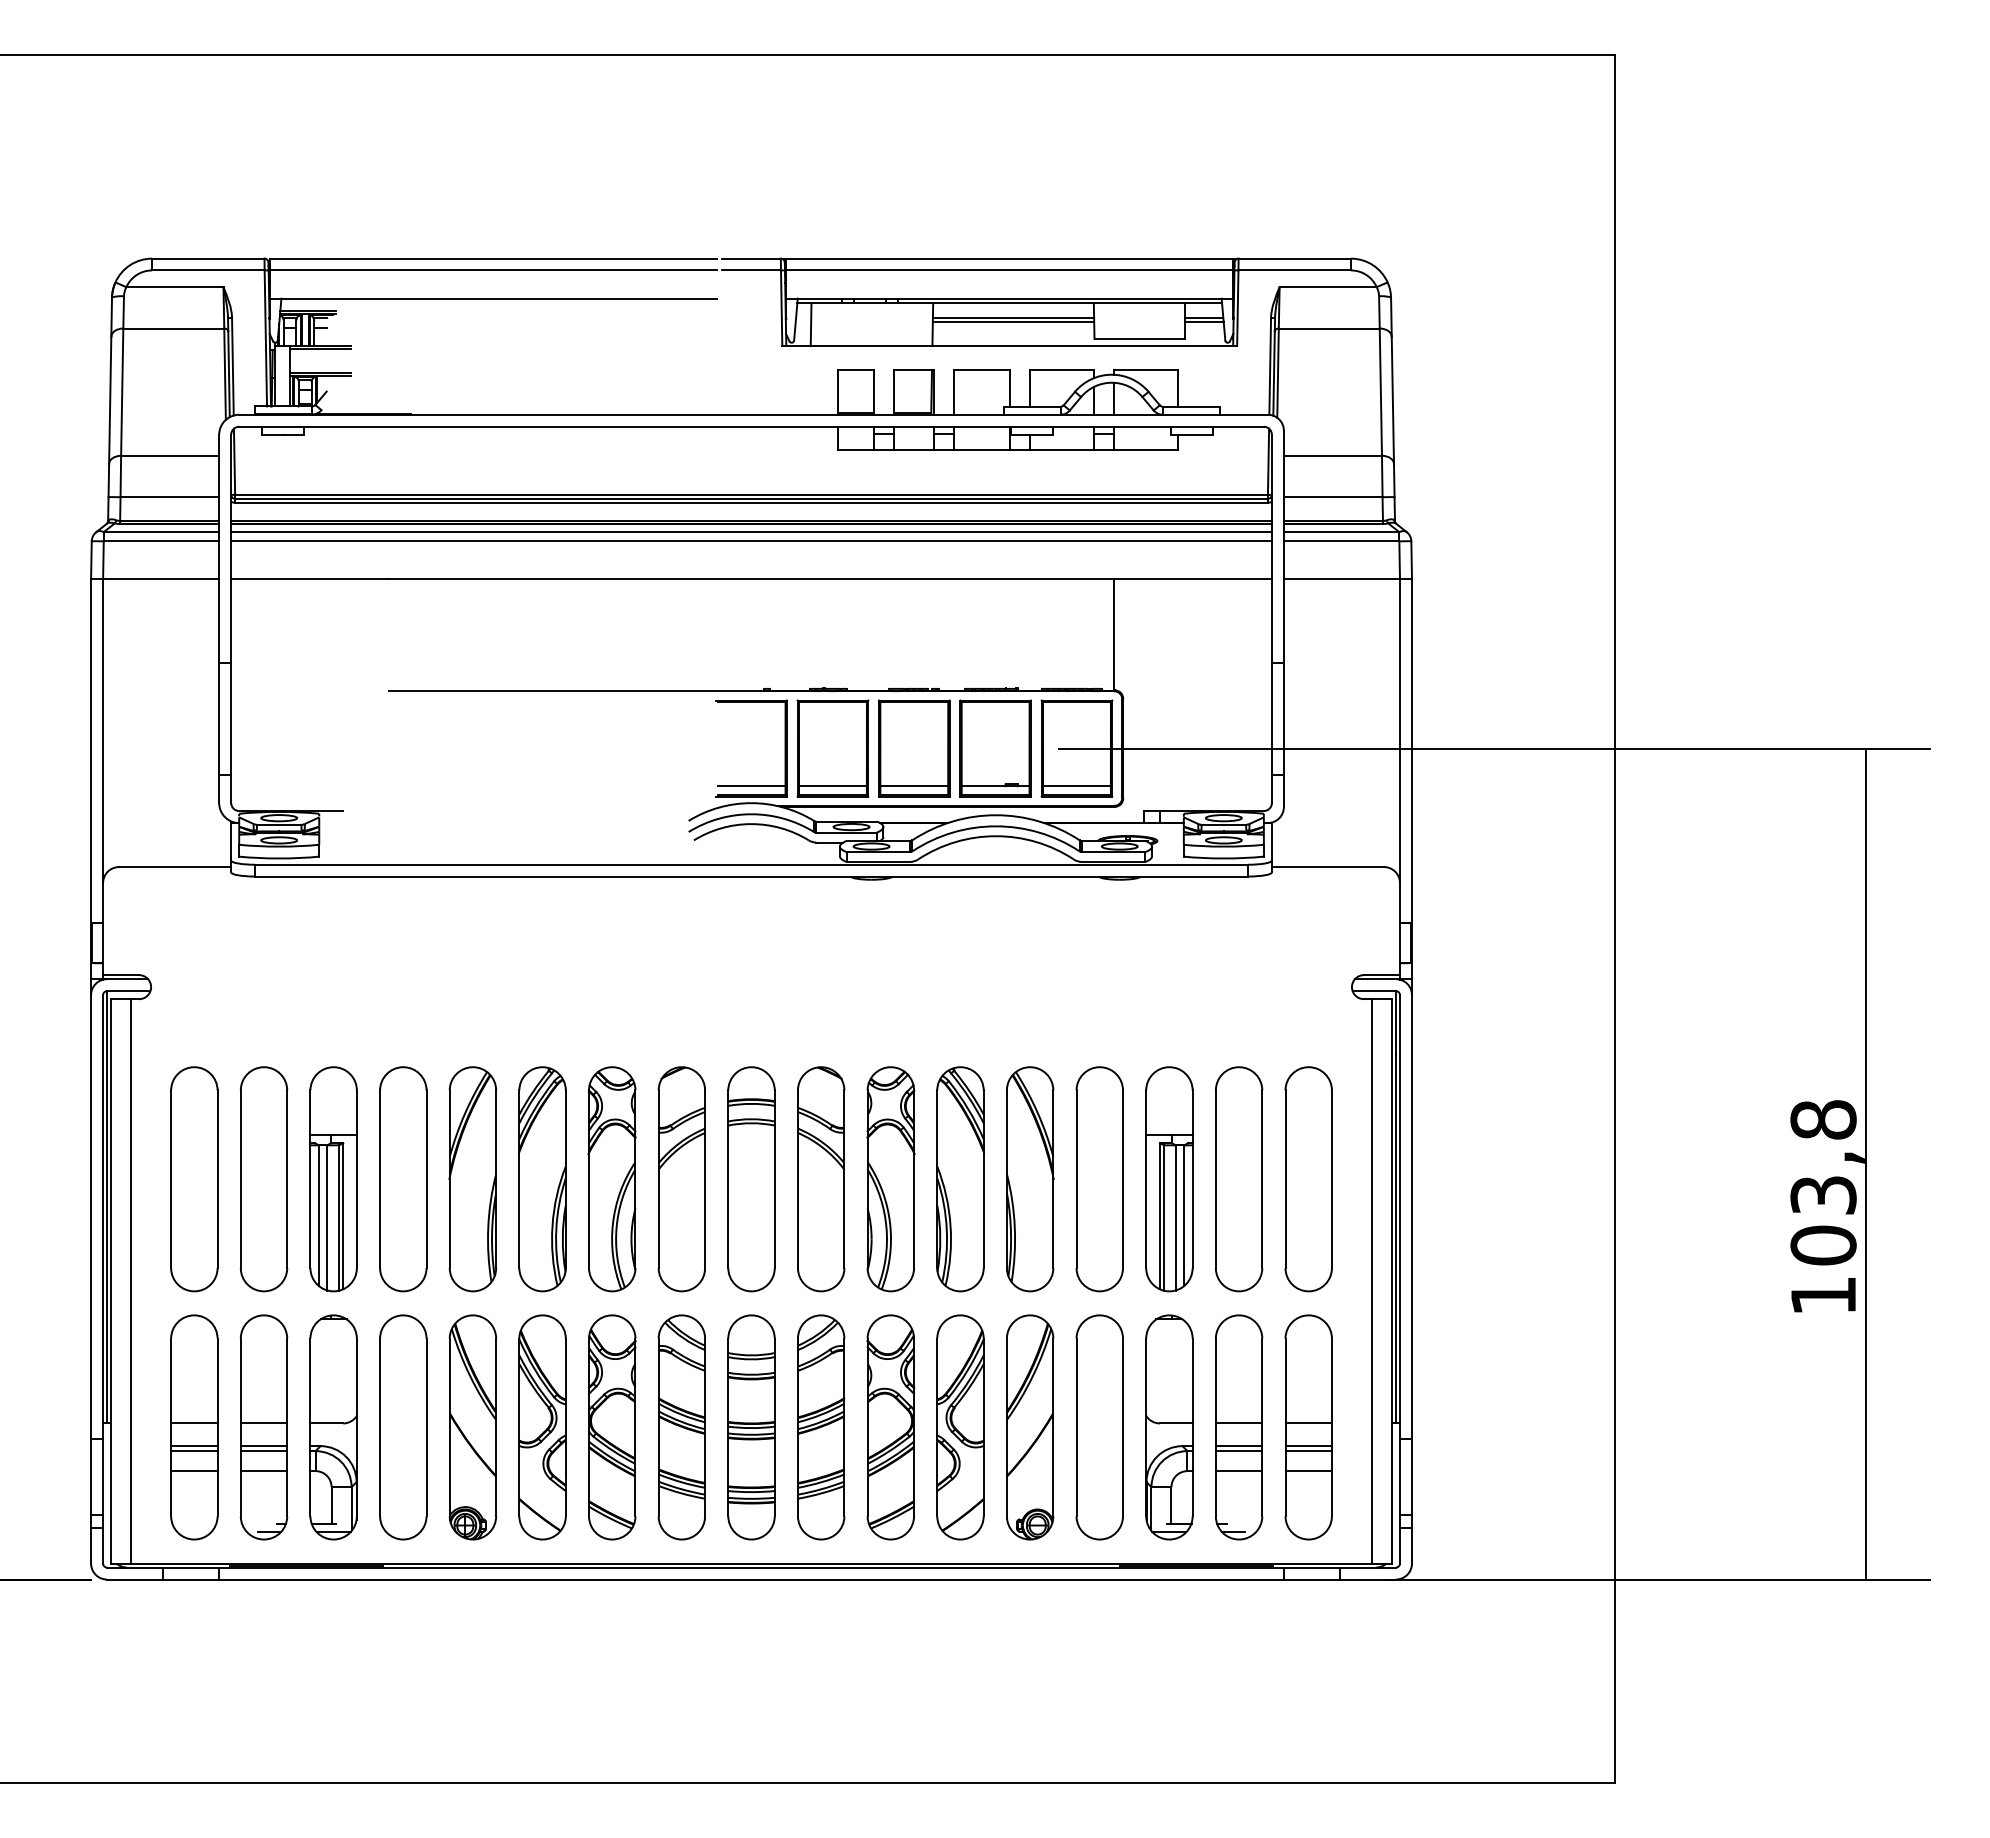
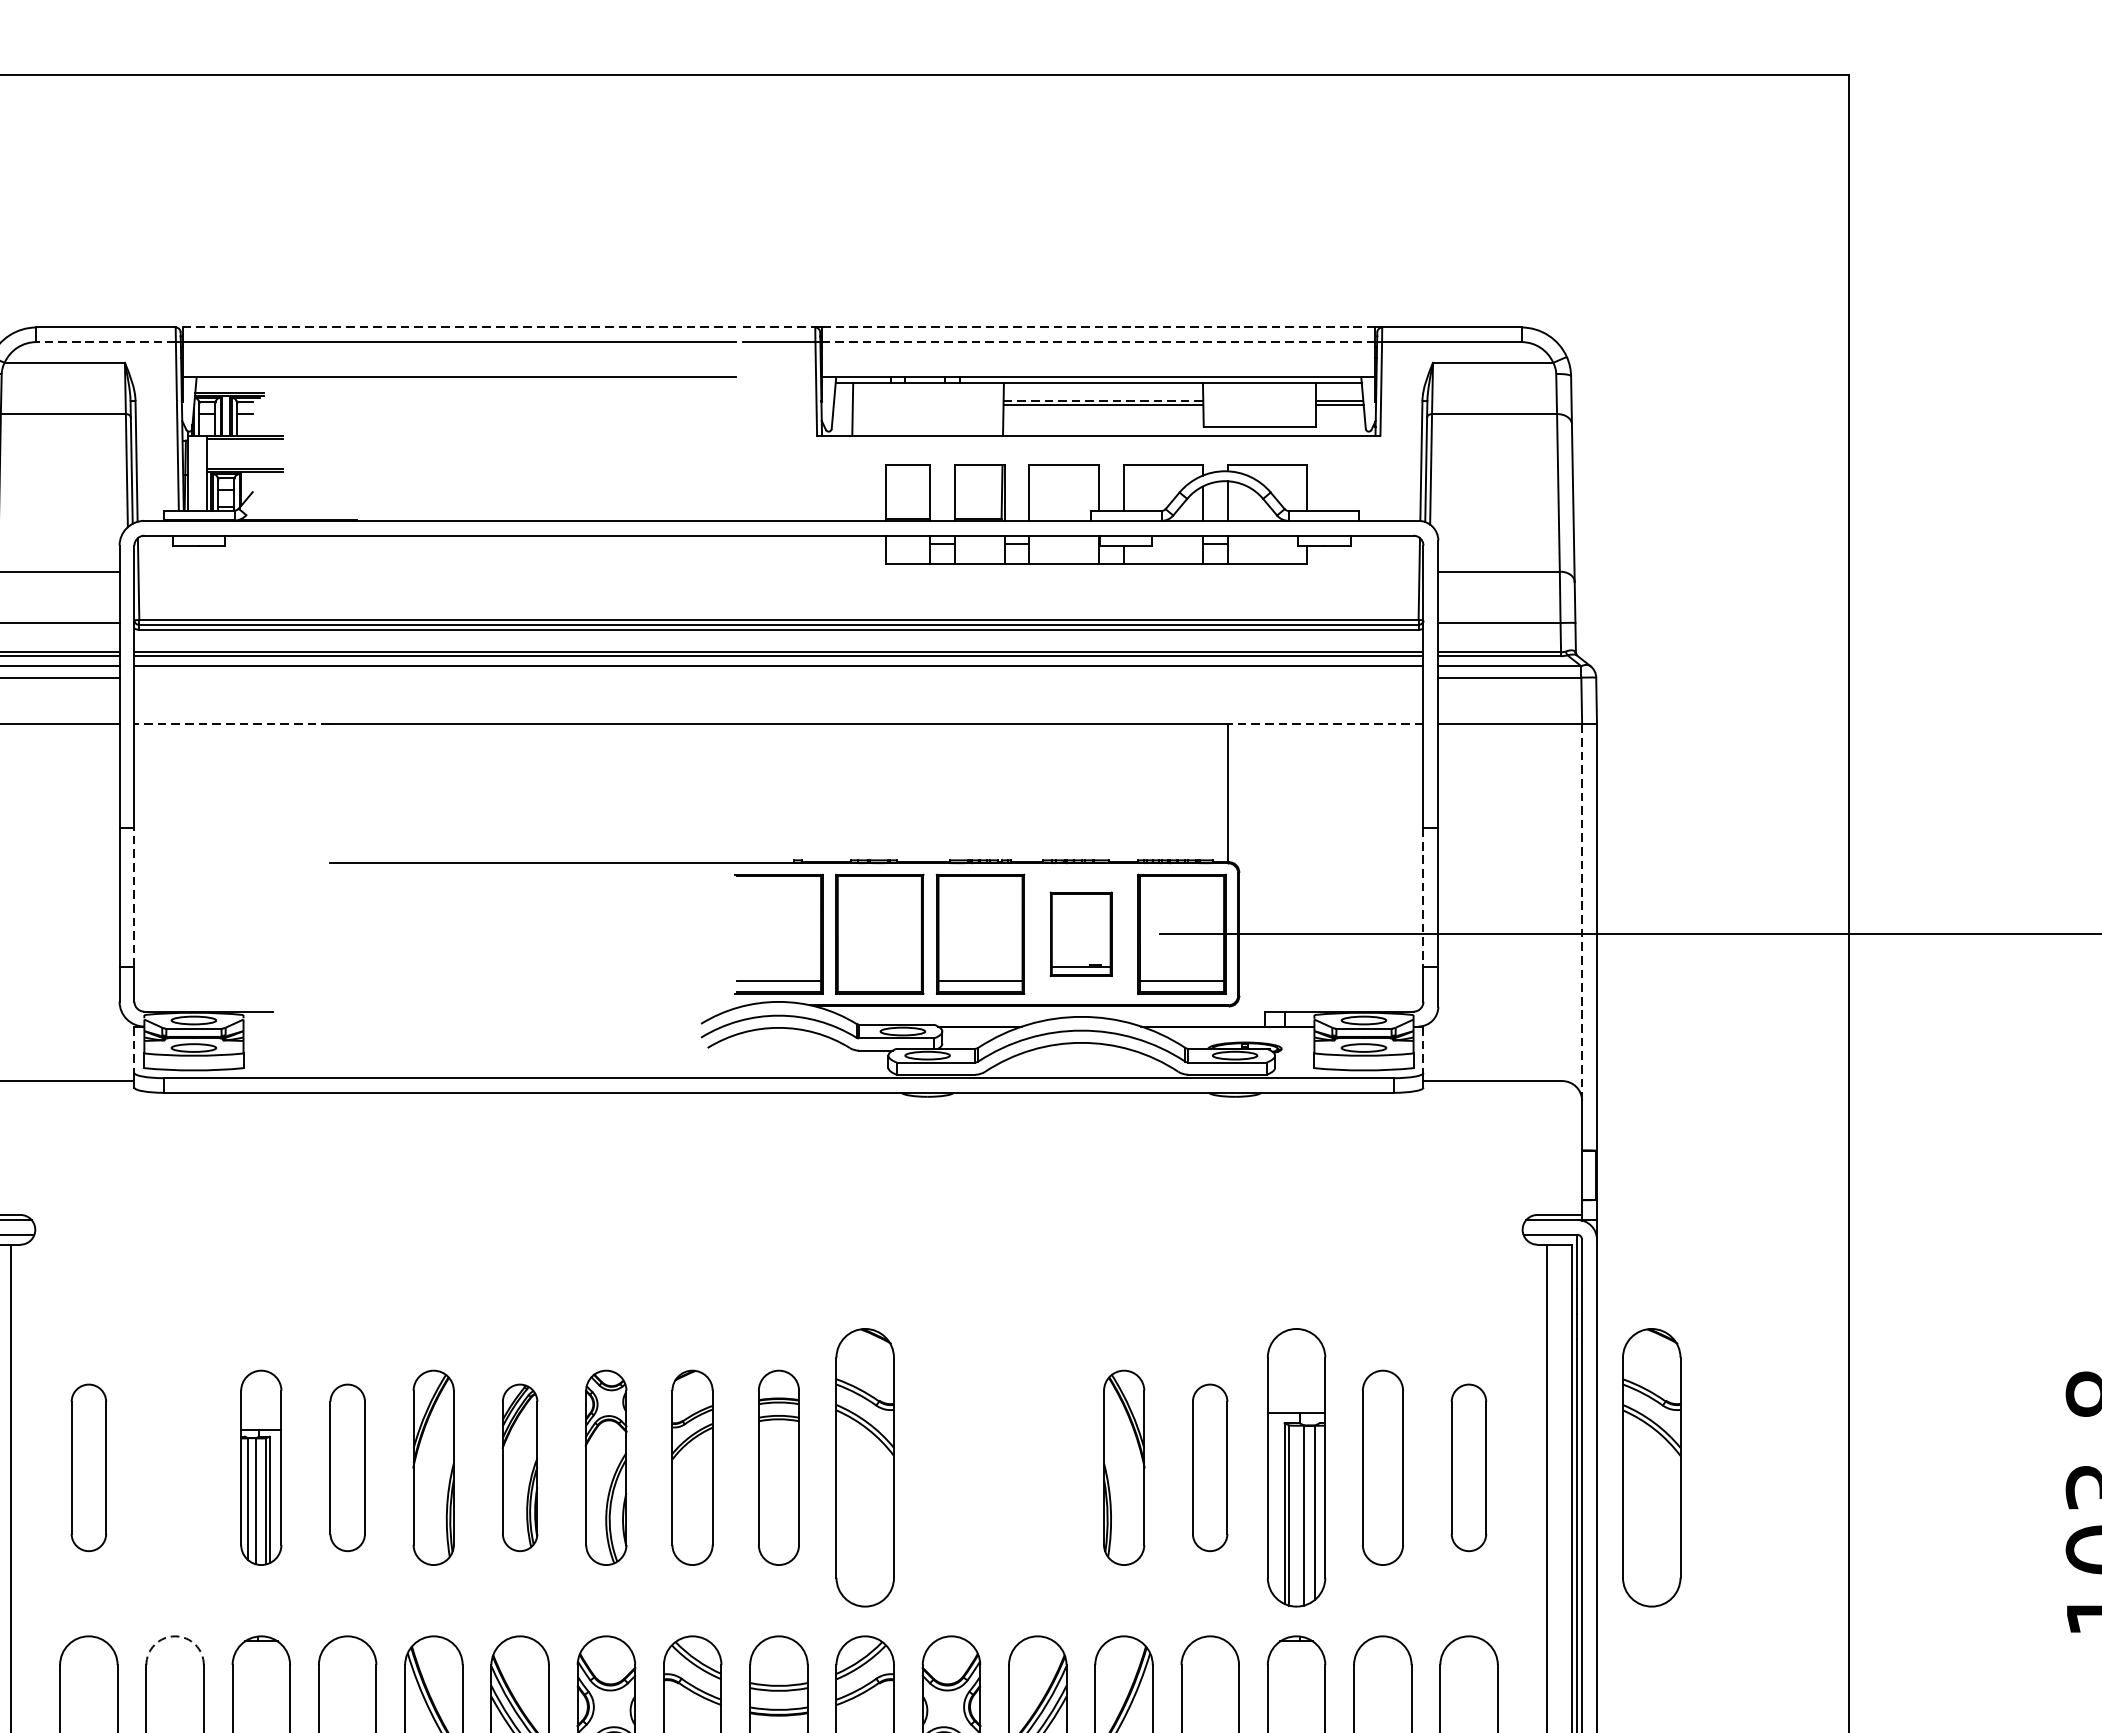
line: (493, 258) -> (459, 327), solid -> dashed
line: (752, 258) -> (780, 327), solid -> dashed
line: (1010, 258) -> (1099, 327), solid -> dashed
line: (207, 270) -> (105, 342), solid -> dashed
line: (1009, 270) -> (1098, 342), solid -> dashed
line: (1013, 317) -> (1103, 400), solid -> dashed
line: (751, 541) -> (778, 677), removed
line: (310, 578) -> (232, 723), solid -> dashed
line: (1193, 578) -> (1326, 723), solid -> dashed
line: (231, 718) -> (134, 897), solid -> dashed
line: (1271, 719) -> (1422, 898), solid -> dashed
line: (1399, 730) -> (1581, 911), solid -> dashed
part: (995, 748) -> (1081, 934), size x0.7
line: (832, 786) -> (879, 981), removed
line: (231, 841) -> (134, 1049), solid -> dashed
line: (1271, 841) -> (1422, 1049), solid -> dashed
part: (194, 1179) -> (89, 1468), size x0.6
part: (263, 1179) -> (174, 1468), removed
part: (333, 1179) -> (261, 1468), size x0.7
part: (403, 1179) -> (347, 1468), size x0.6
part: (472, 1179) -> (433, 1468), size x0.7
part: (542, 1179) -> (520, 1468), size x0.6
part: (611, 1179) -> (605, 1468), size x0.7
part: (681, 1179) -> (692, 1468), size x0.7
part: (751, 1179) -> (778, 1468), size x0.7
part: (890, 1179) -> (951, 1468), removed
part: (960, 1179) -> (1037, 1468), removed
part: (1030, 1179) -> (1124, 1468), size x0.7
part: (1099, 1179) -> (1209, 1468), size x0.6
part: (1239, 1179) -> (1383, 1468), size x0.7
part: (1308, 1179) -> (1468, 1468), size x0.6
part: (1456, 1179) -> (1652, 1468), added
arc: (264, 1315) -> (175, 1636), solid -> dashed

